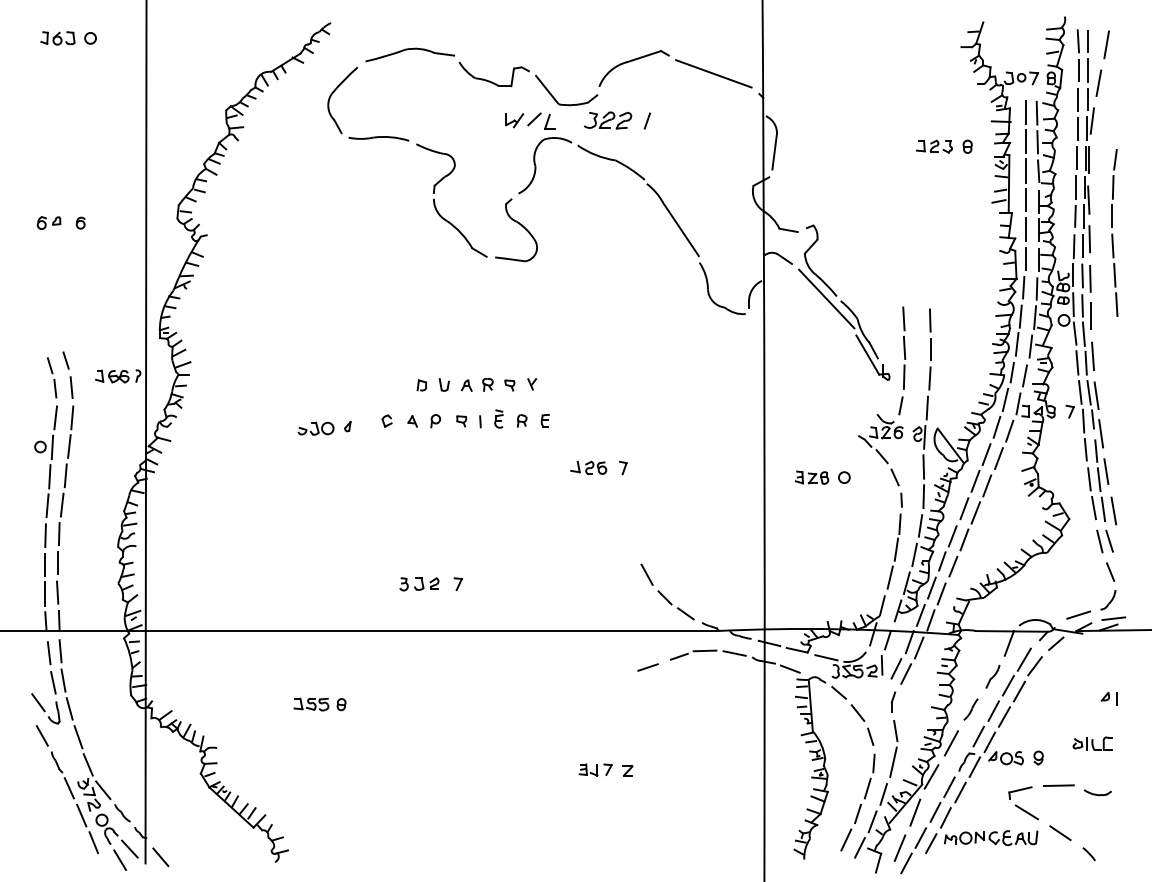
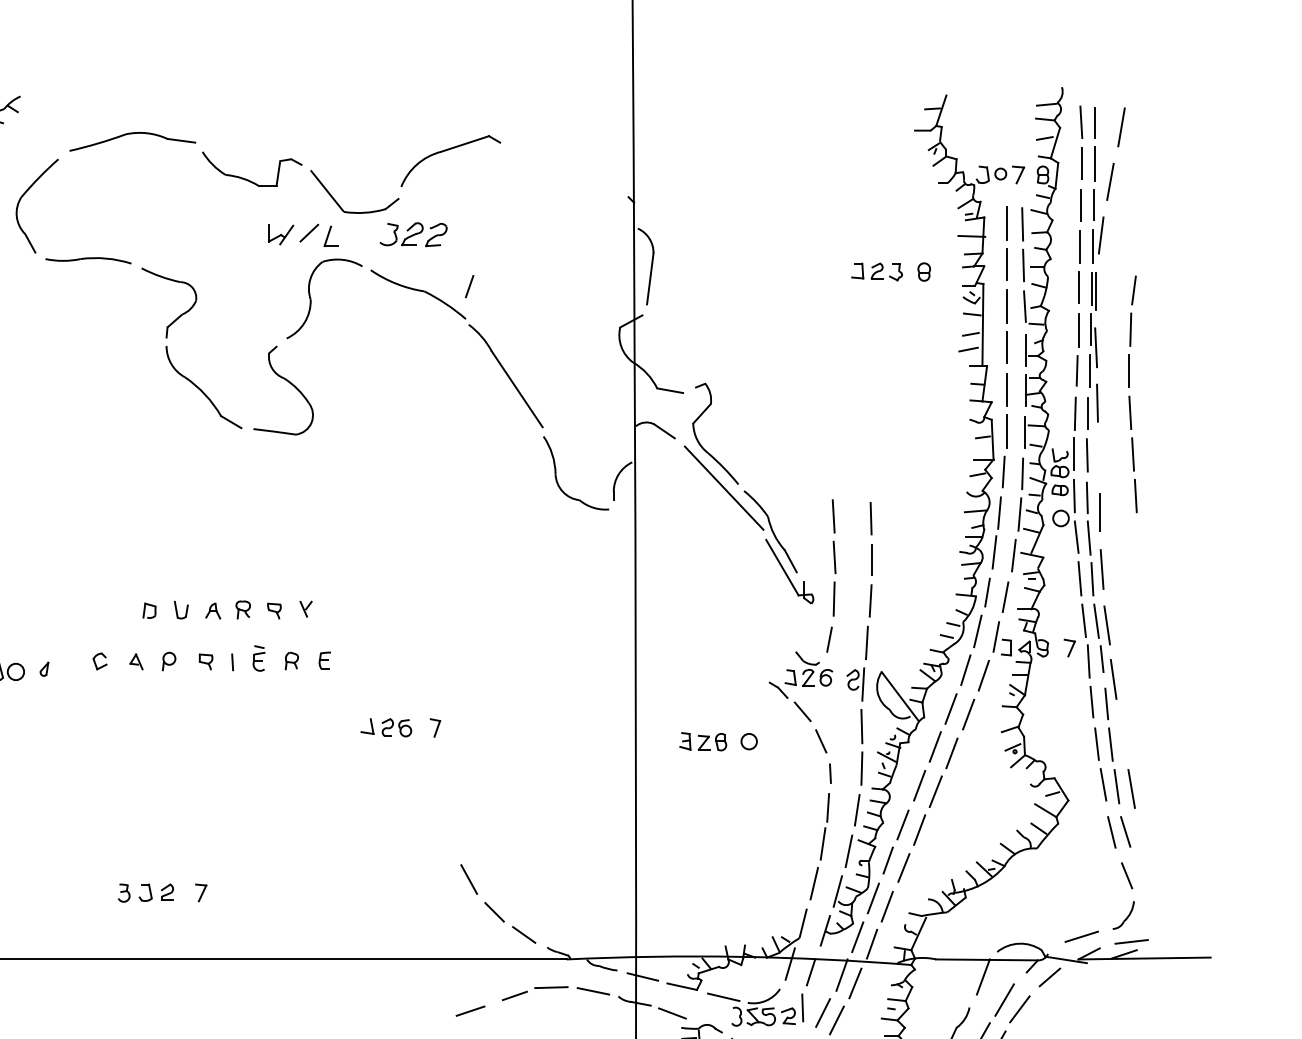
line: (713, 73) -> (563, 168), removed
line: (646, 120) -> (468, 285), moved
line: (1090, 278) -> (1098, 458), removed
line: (1106, 471) -> (1121, 732), removed

